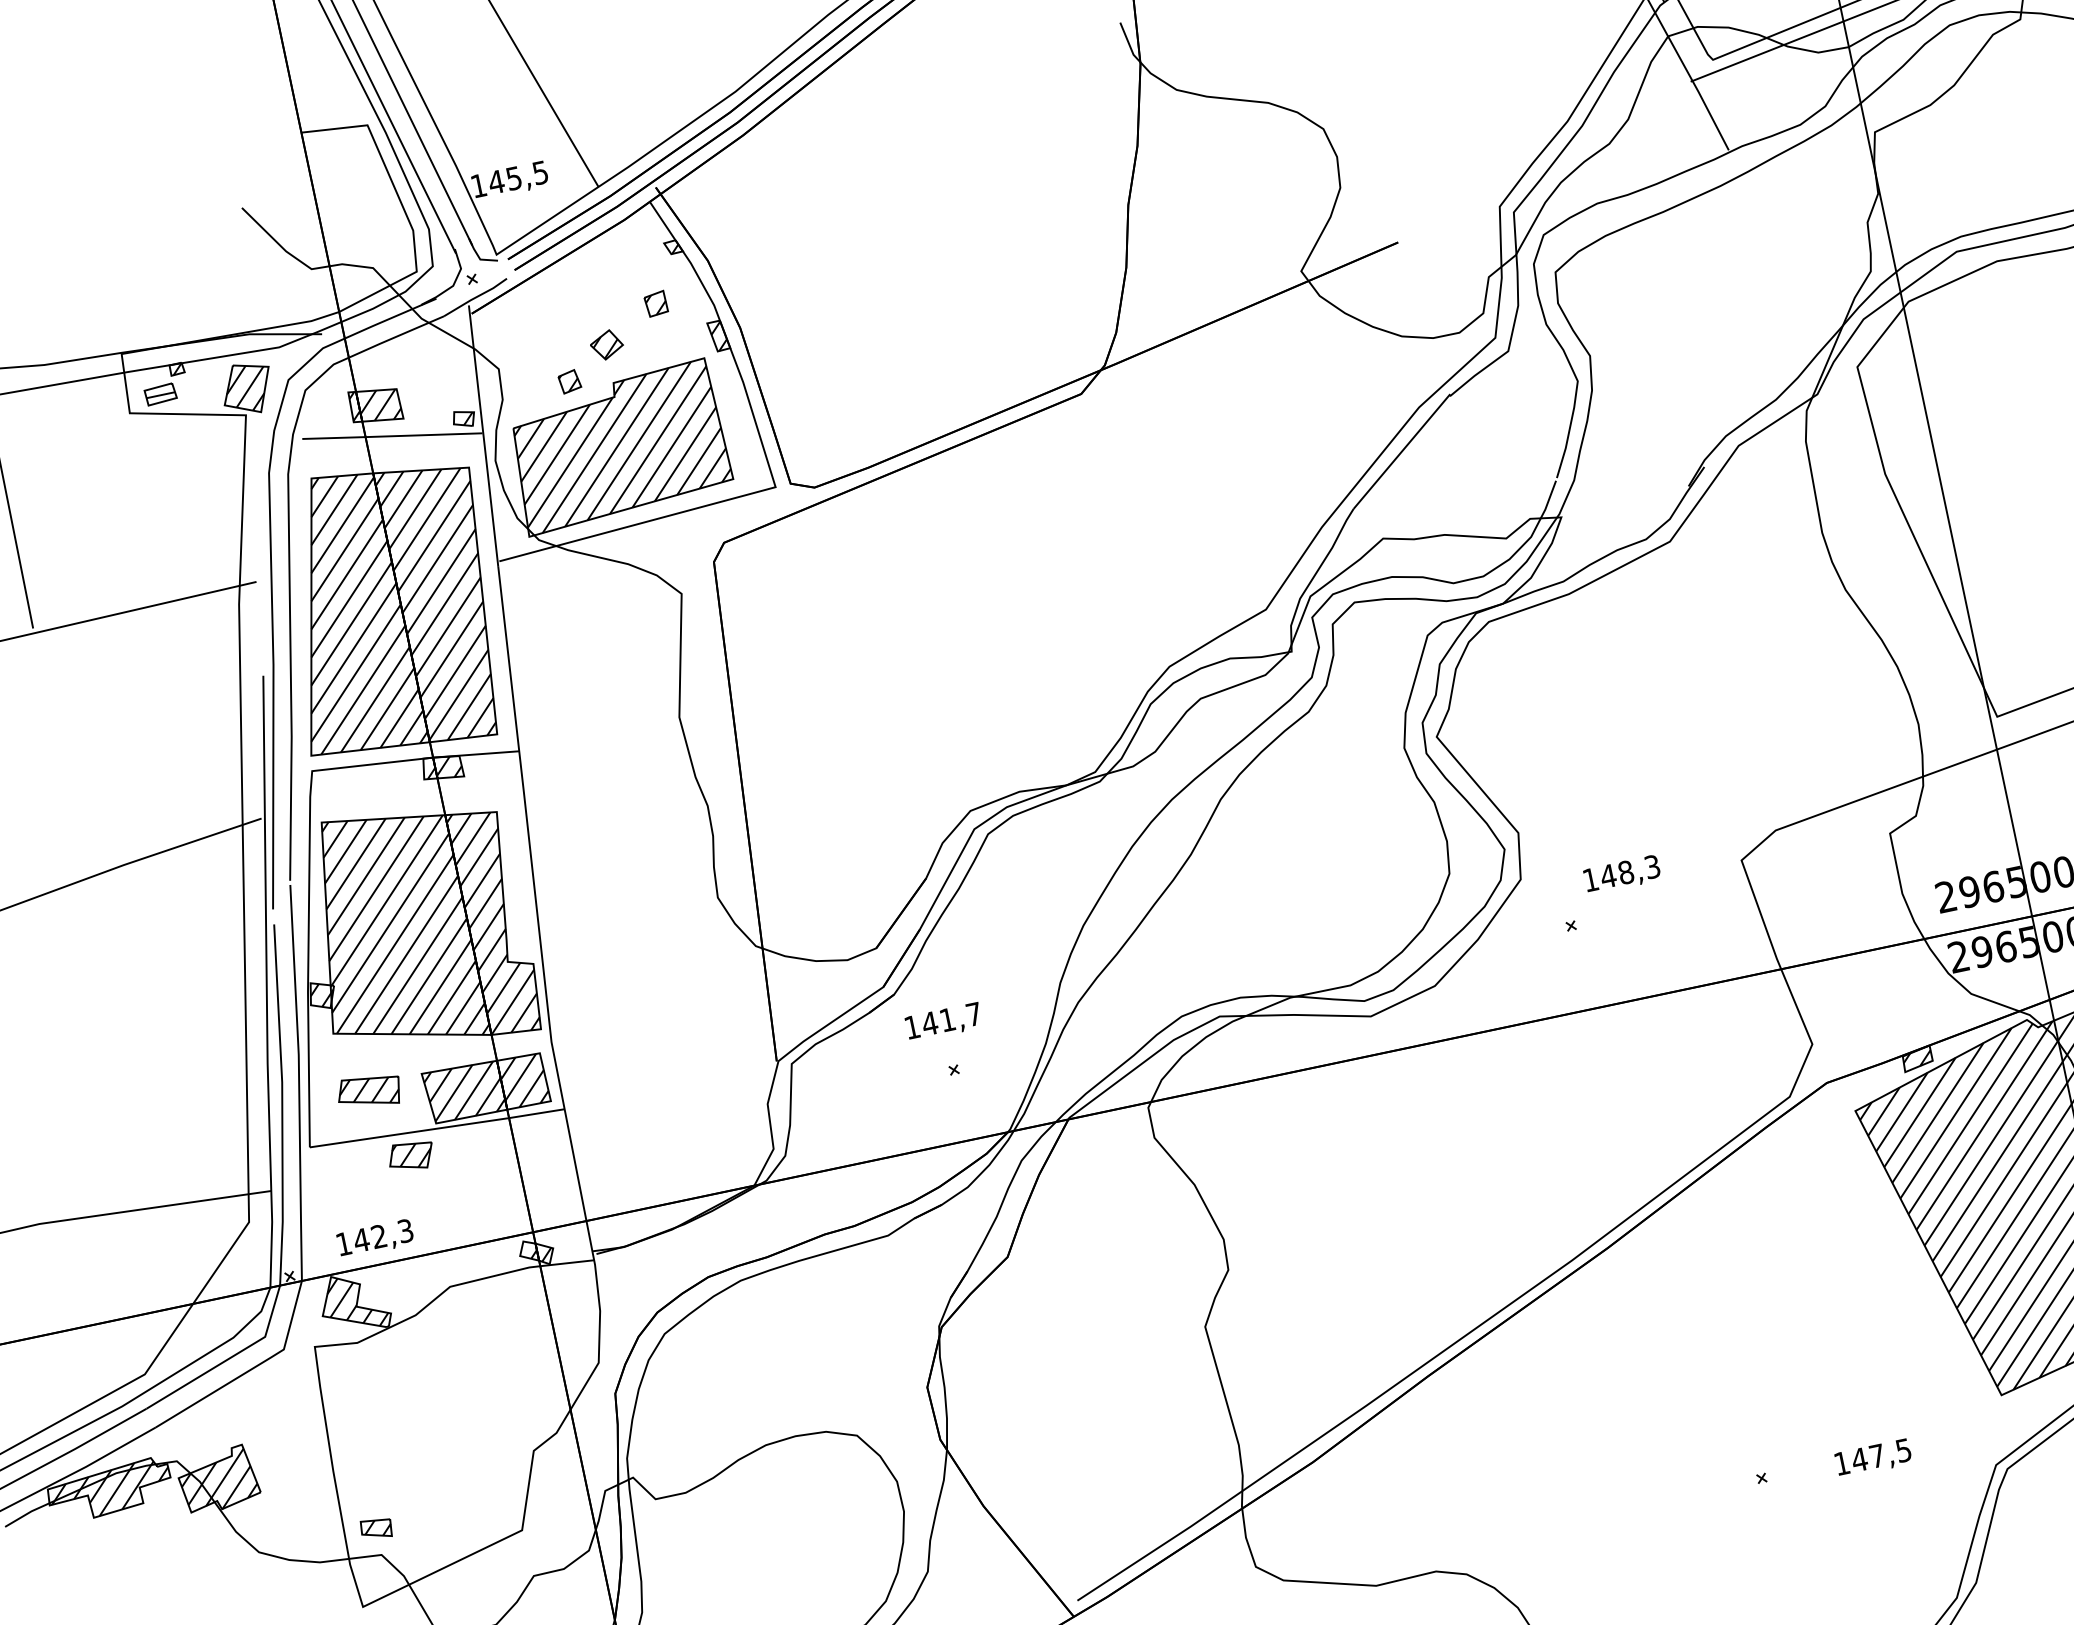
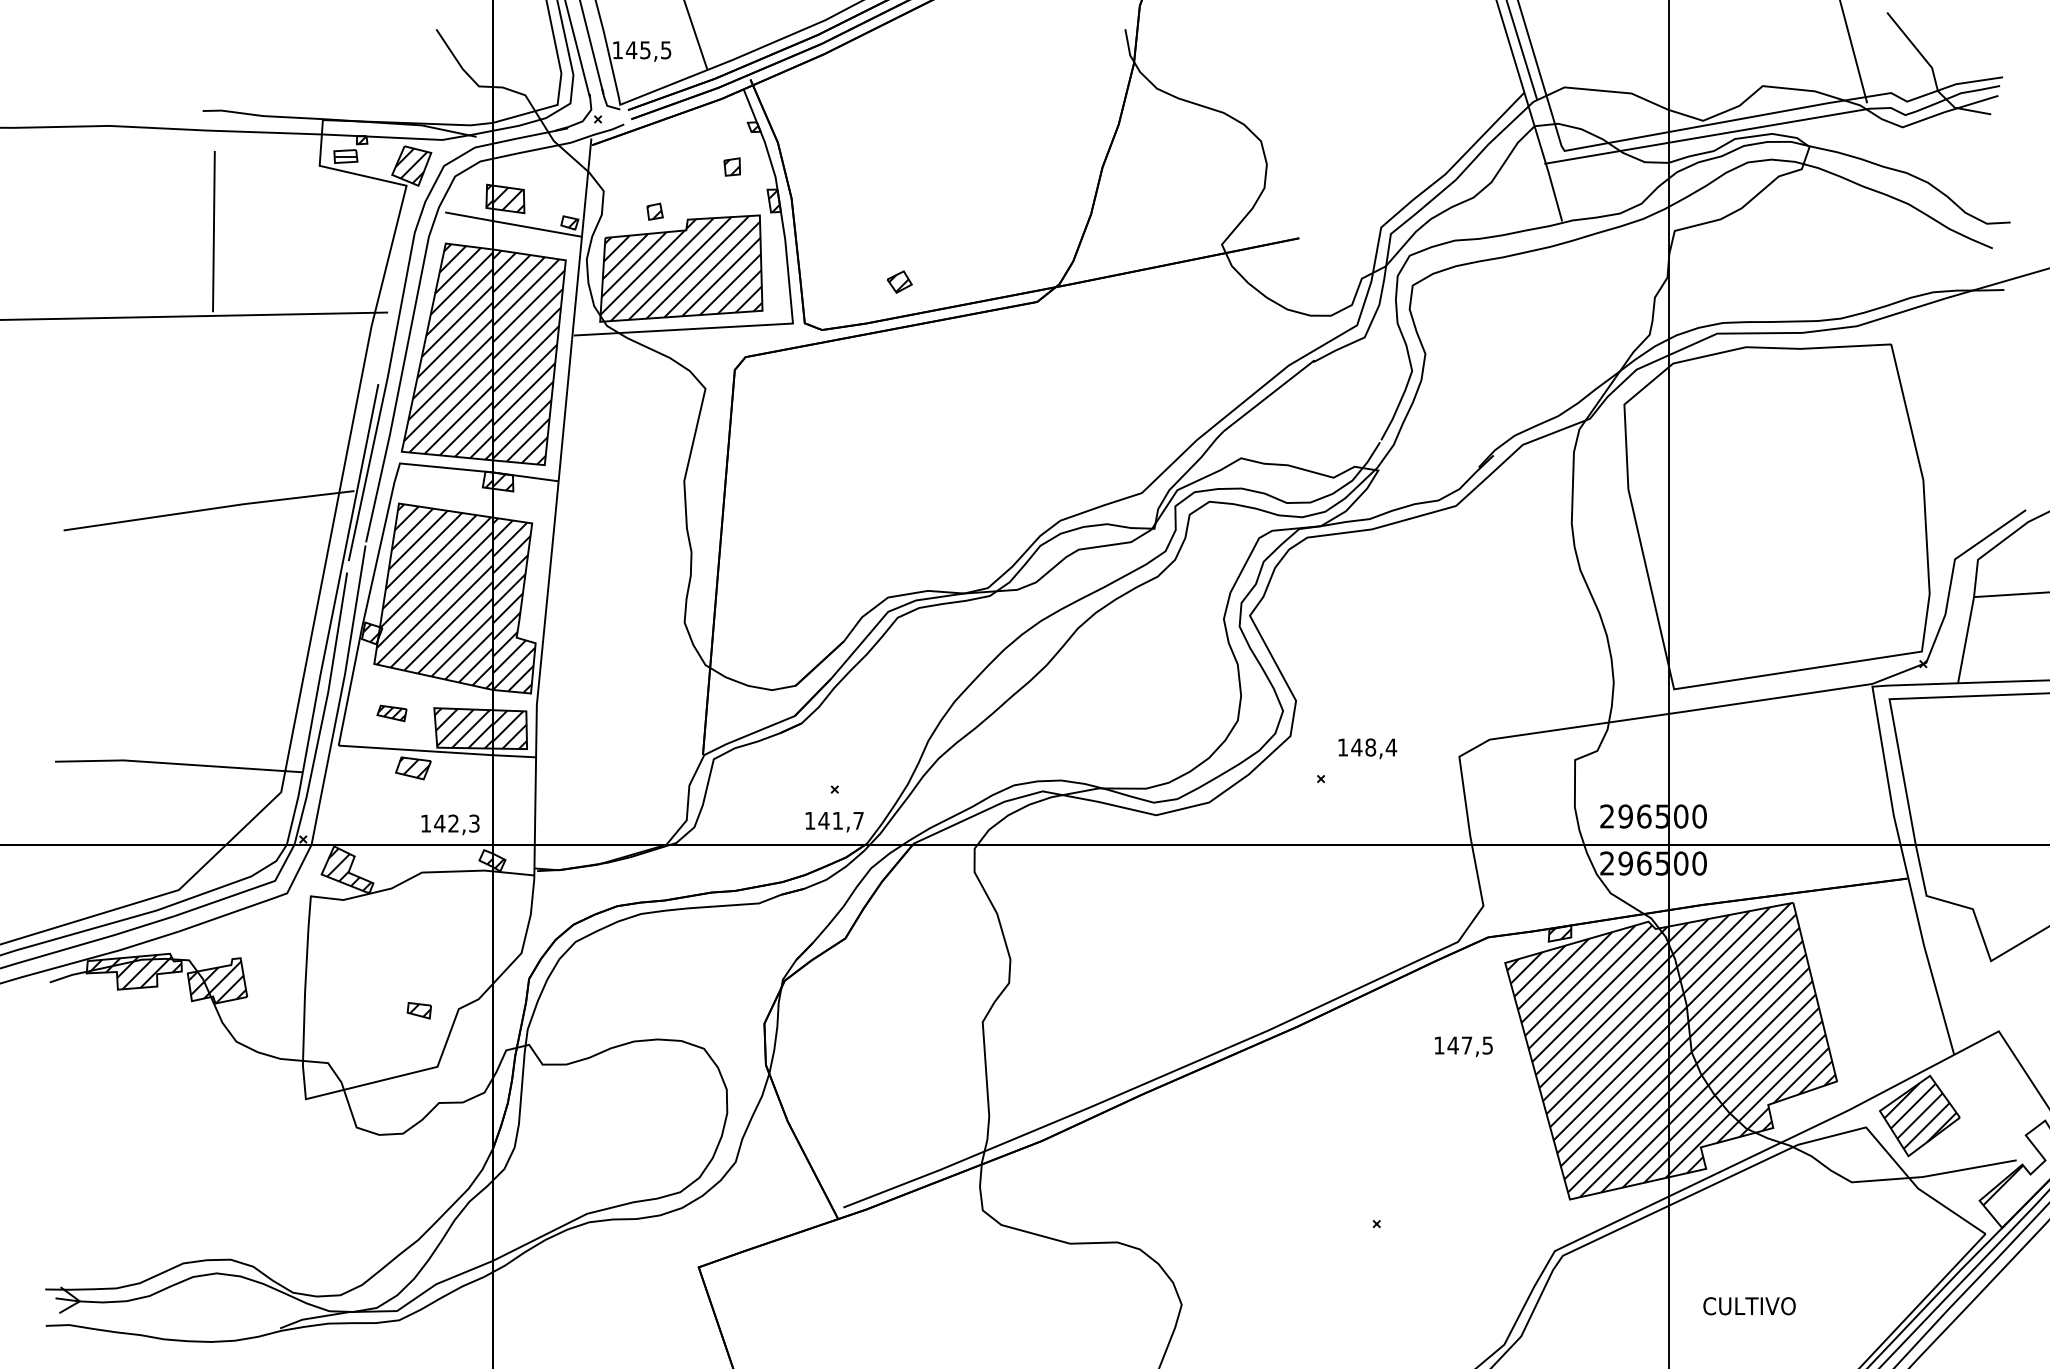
part: (606, 344) -> (899, 281), moved
text: (1652, 866) -> (1391, 747), 148,3 -> 148,4
text: (943, 1022) -> (834, 822), moved
part: (368, 1092) -> (391, 713), size x0.6
text: (375, 1238) -> (450, 824), moved
text: (1873, 1458) -> (1463, 1046), moved
part: (375, 1528) -> (418, 1010), moved

